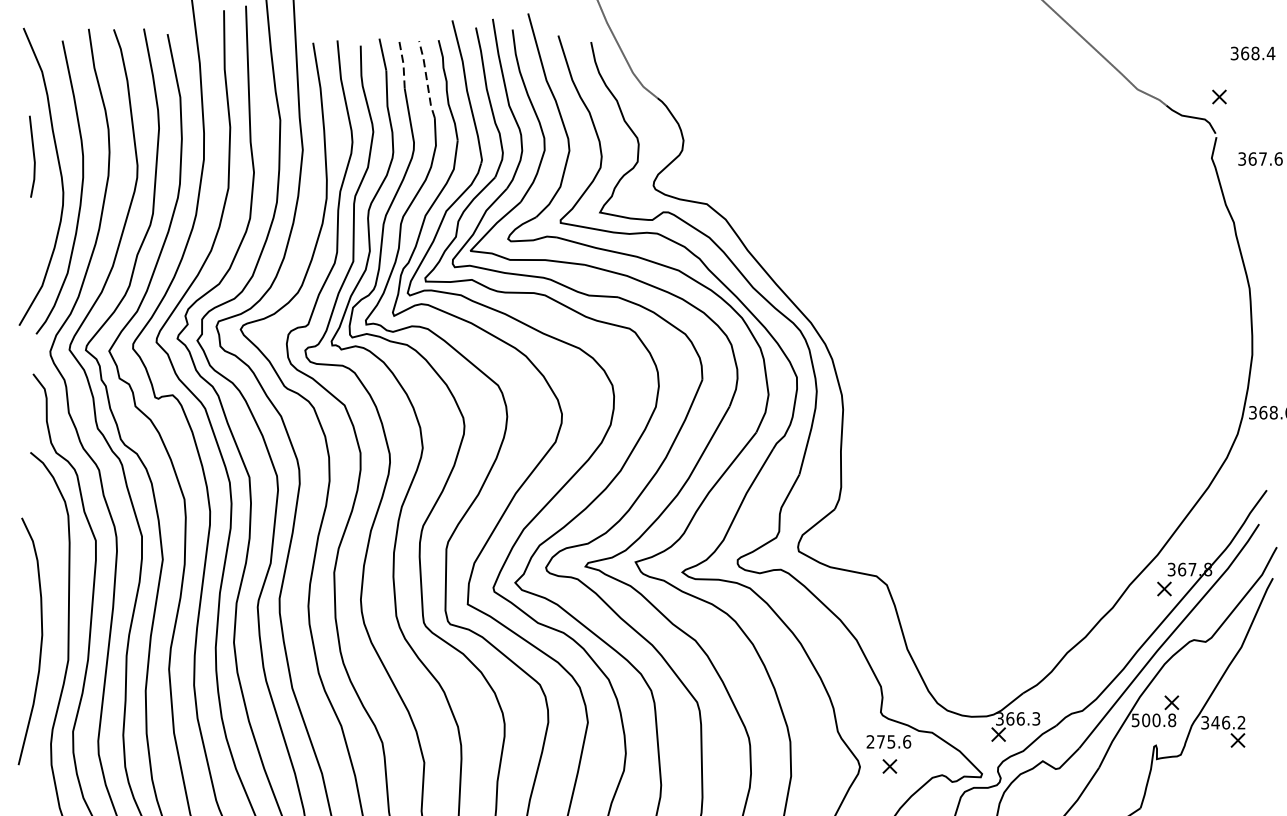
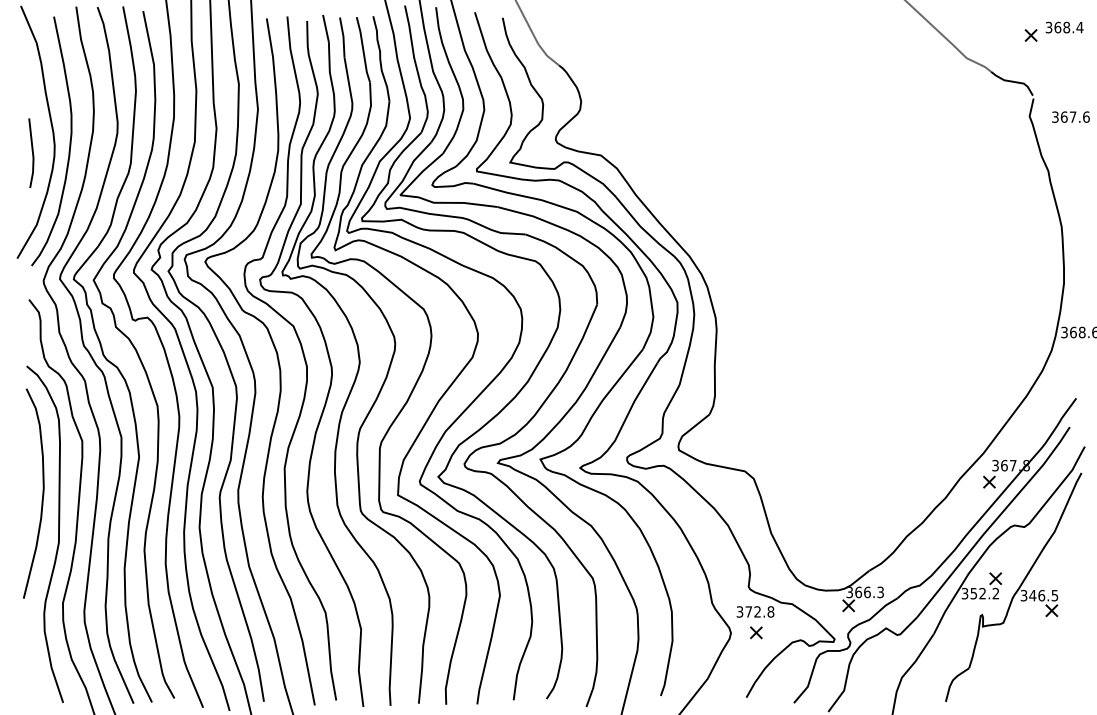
line: (403, 64) -> (343, 36), dashed -> solid
line: (427, 79) -> (363, 49), dashed -> solid
part: (1218, 97) -> (1030, 35), moved
line: (32, 154) -> (31, 151), moved
curve: (40, 641) -> (42, 493), moved
text: (1153, 720) -> (980, 593), 500.8 -> 352.2
text: (1241, 722) -> (1054, 595), 346.2 -> 346.5
text: (888, 741) -> (755, 611), 275.6 -> 372.8

